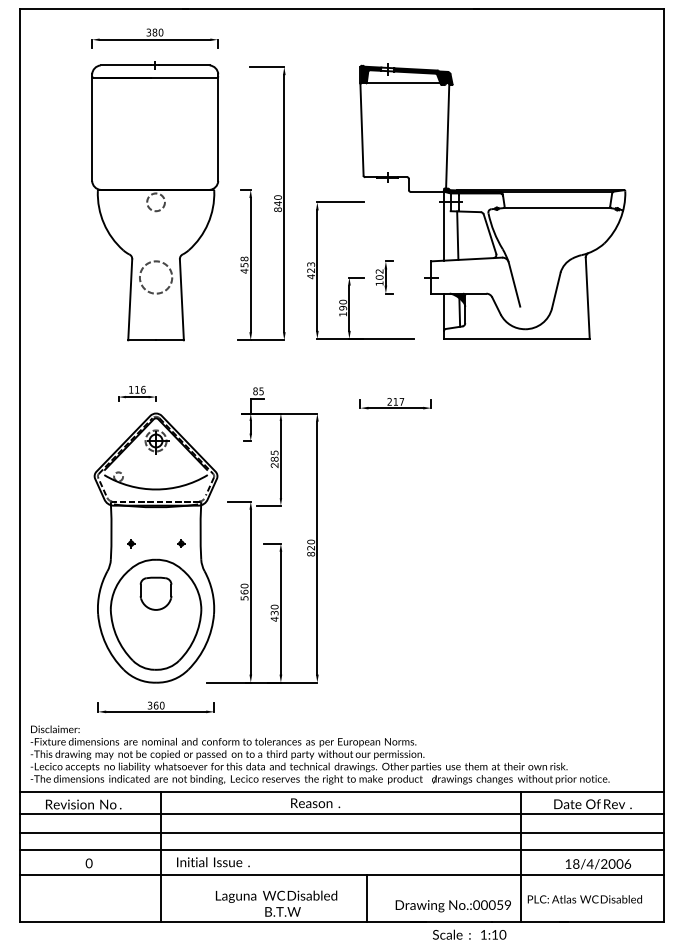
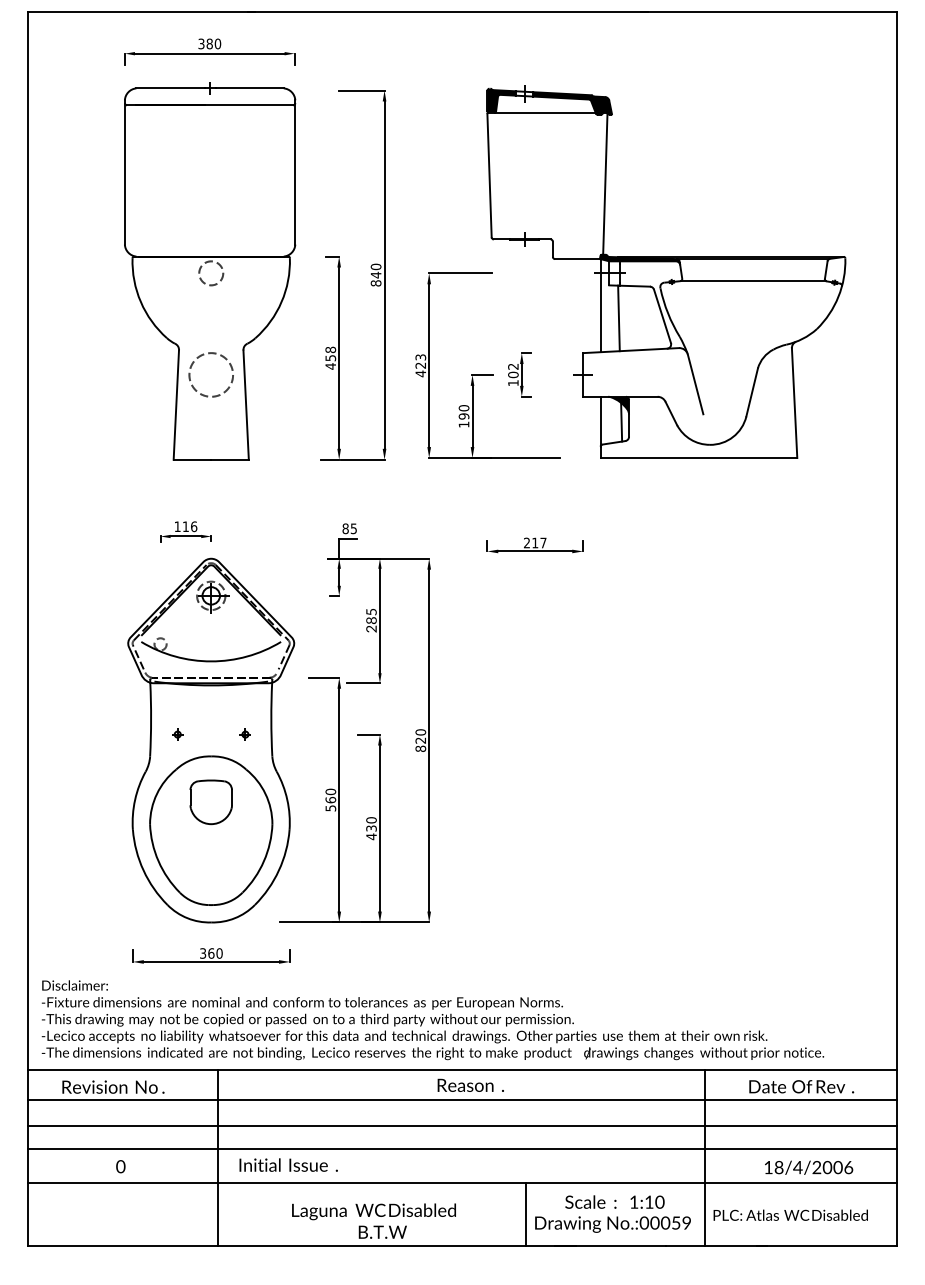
text: (315, 802) -> (470, 1084), moved
line: (367, 898) -> (525, 1214), moved
text: (469, 934) -> (614, 1201), moved

